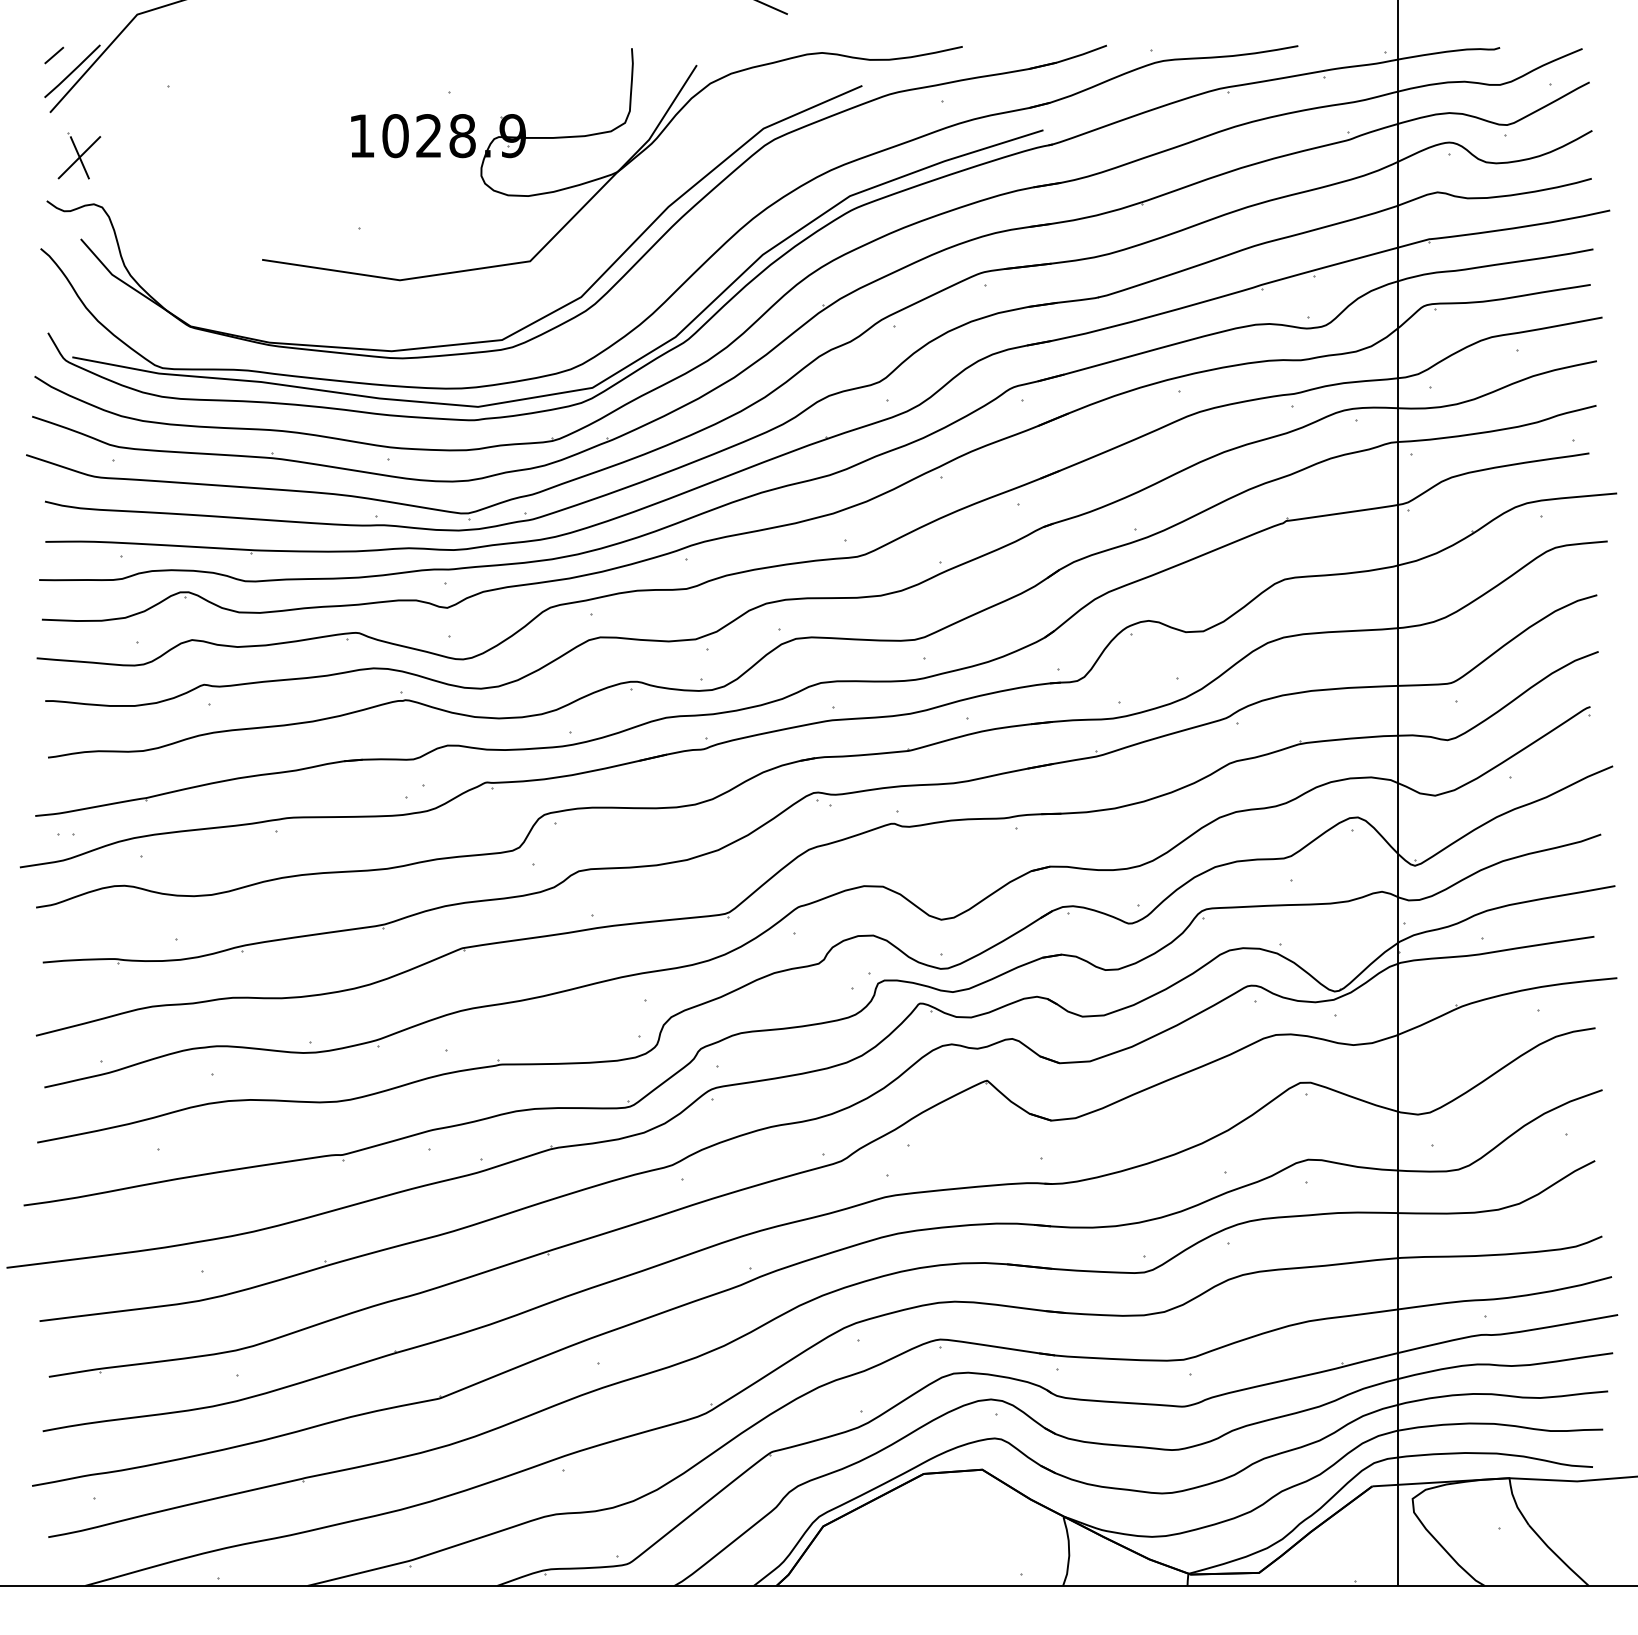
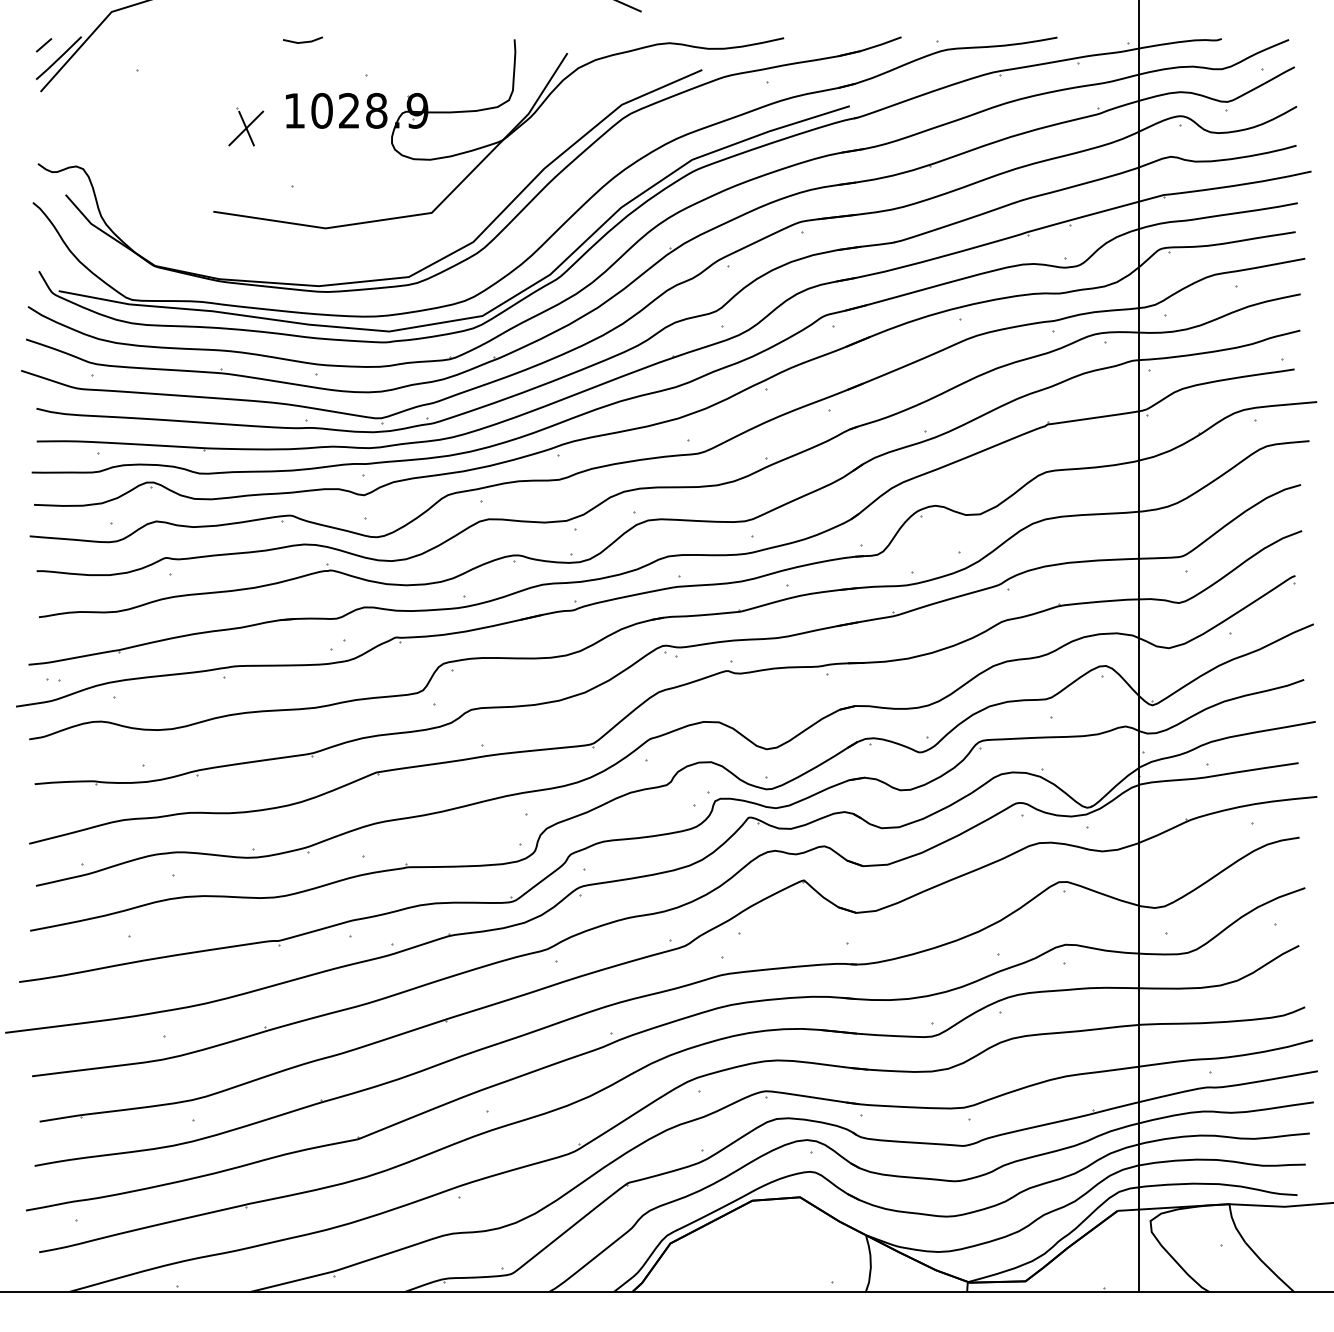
line: (371, 51) -> (302, 42), added
part: (79, 155) -> (246, 126), moved

